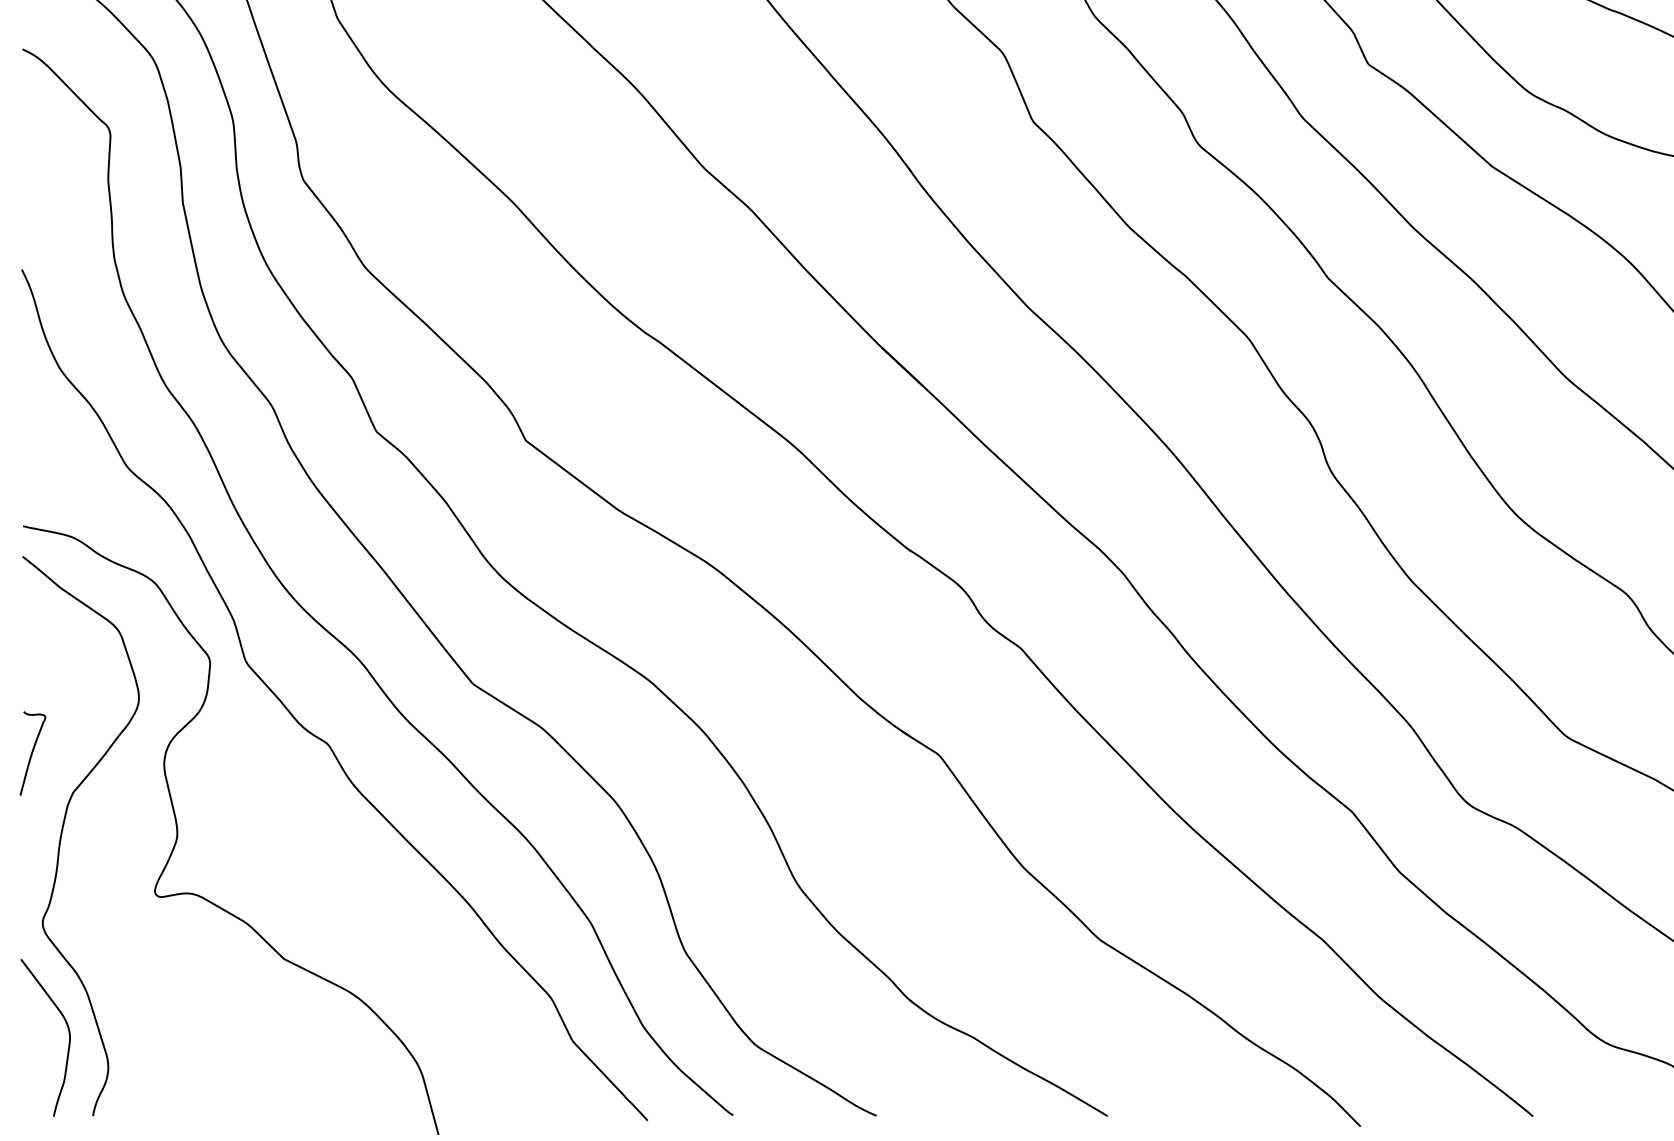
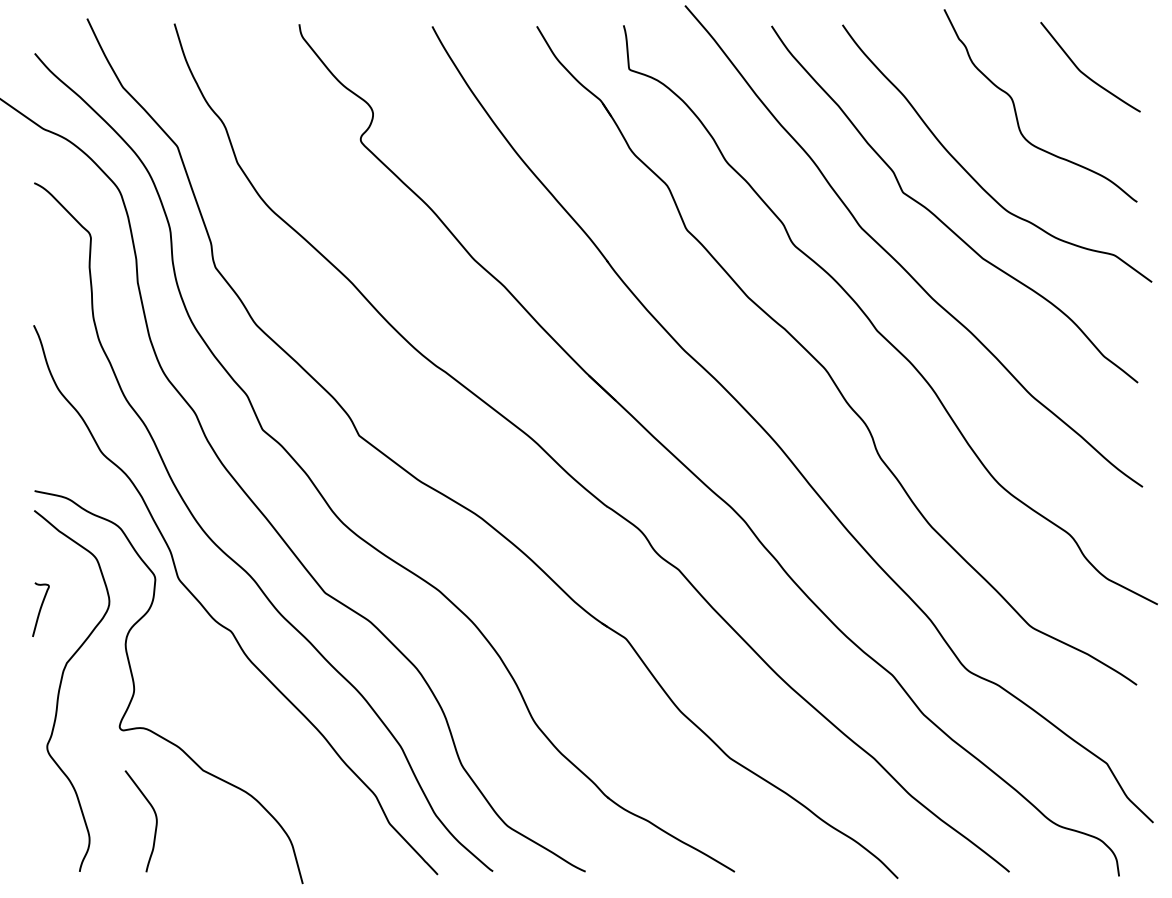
curve: (32, 753) -> (40, 609), moved
curve: (67, 1035) -> (155, 819), moved

